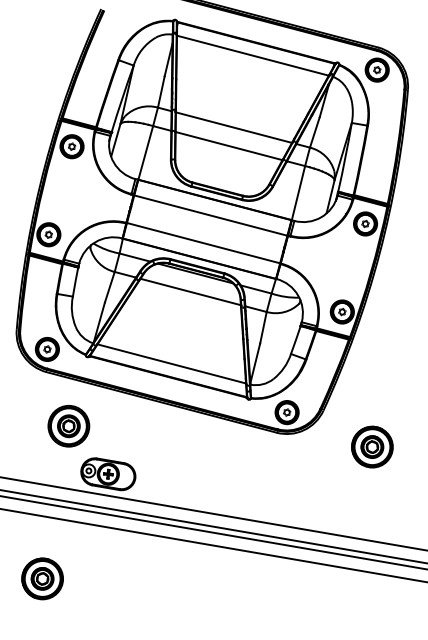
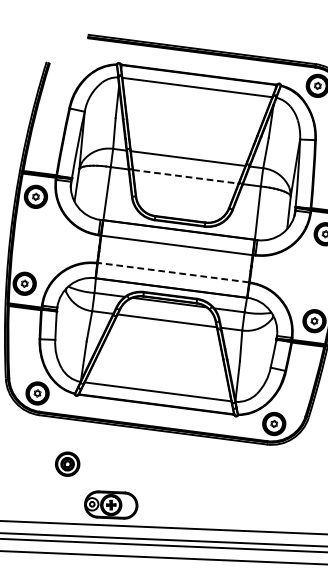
line: (229, 146) -> (186, 177), solid -> dashed
line: (203, 243) -> (173, 272), solid -> dashed
part: (68, 426) -> (67, 464), size x0.6

